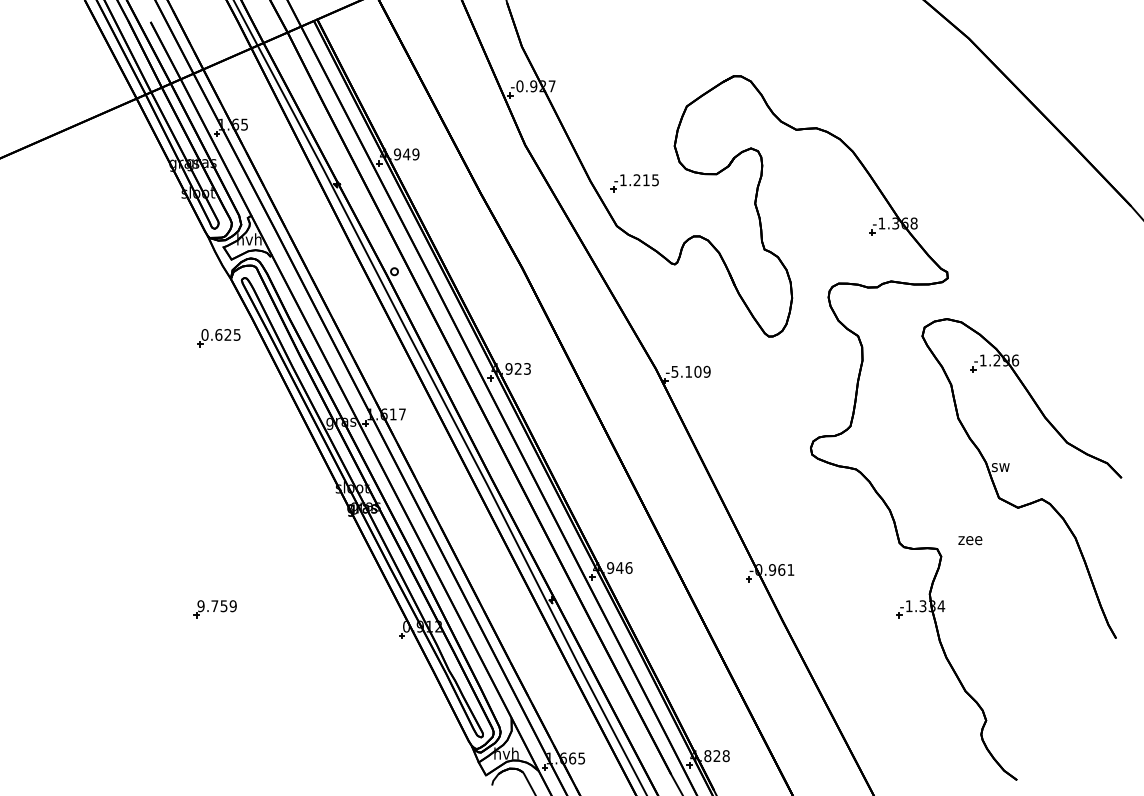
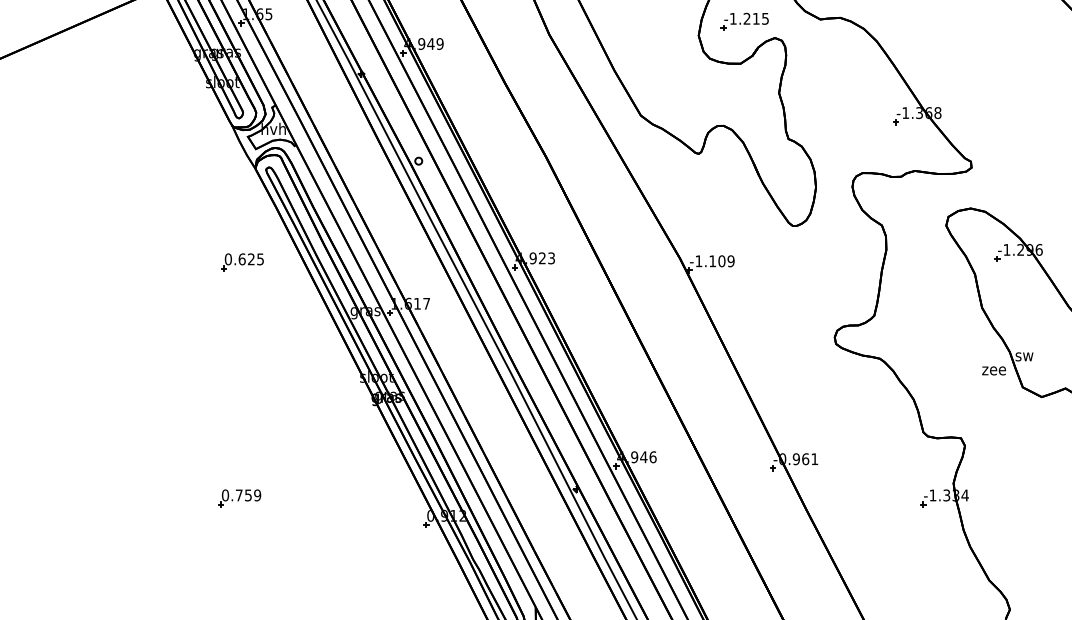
part: (634, 183) -> (744, 22), moved
part: (218, 338) -> (241, 262), moved
text: (674, 371) -> (698, 260), -5.109 -> -1.109
text: (970, 540) -> (994, 370), moved
text: (200, 606) -> (224, 495), 9.759 -> 0.759

